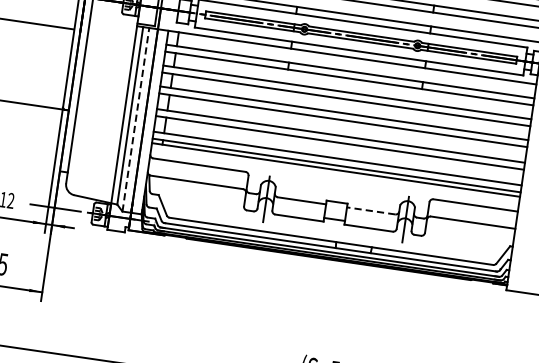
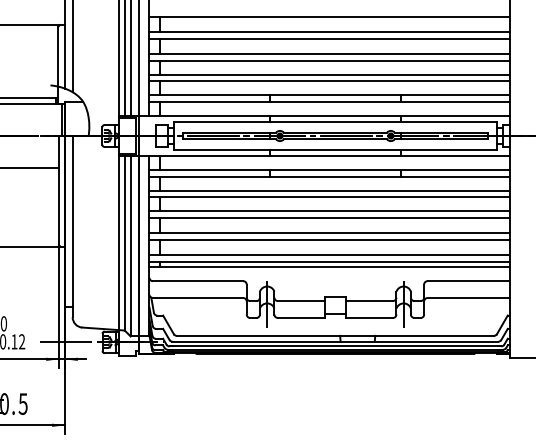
line: (135, 119) -> (130, 246), dashed -> solid
line: (371, 211) -> (369, 301), dashed -> solid

